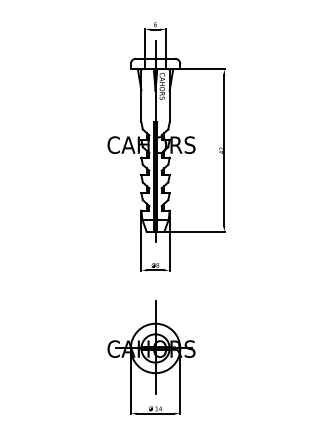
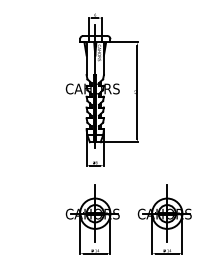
part: (268, 357) -> (164, 219), added

